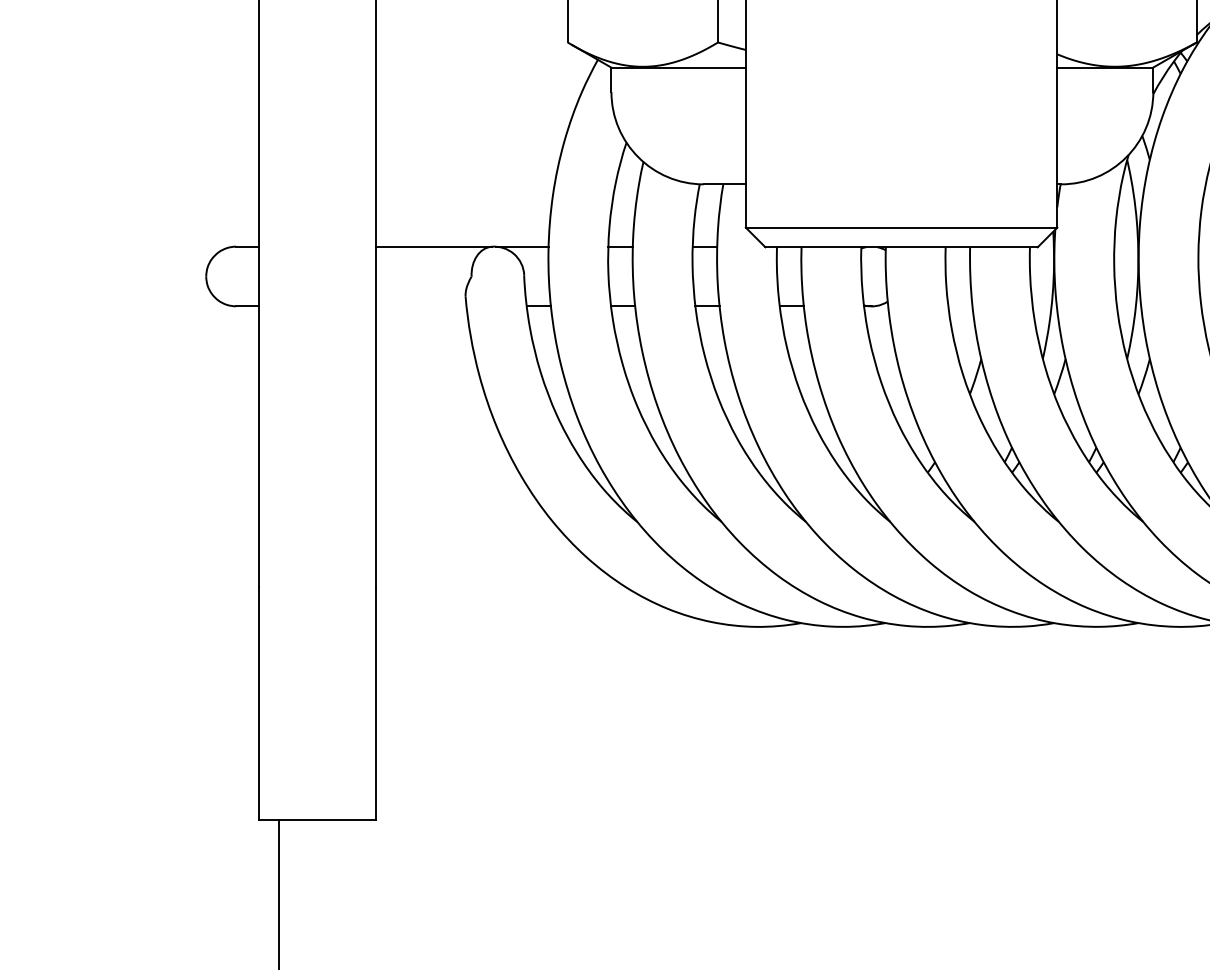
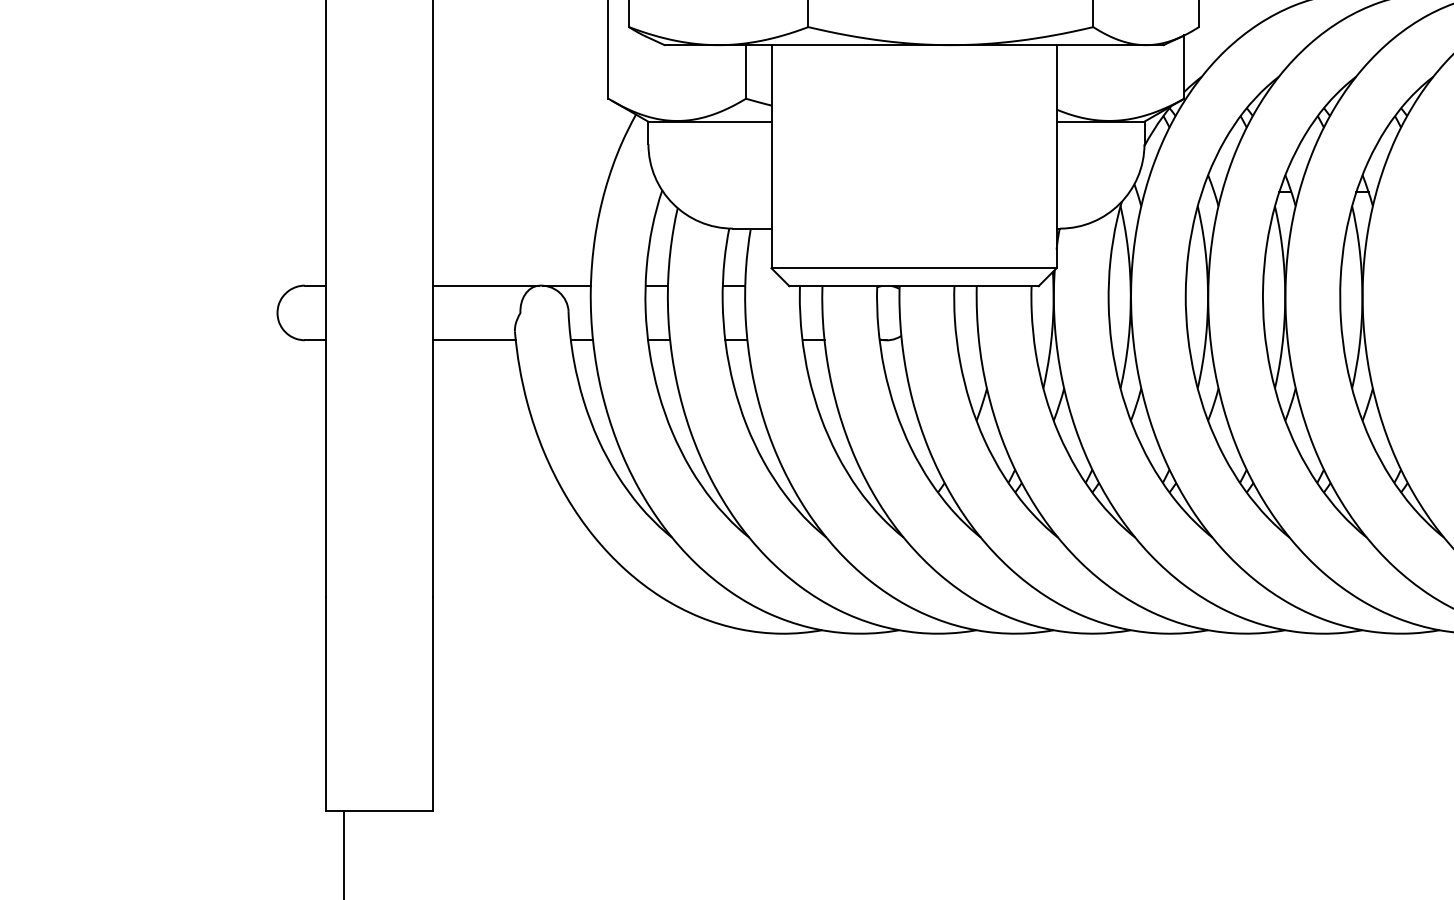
line: (421, 306) -> (474, 340), added

